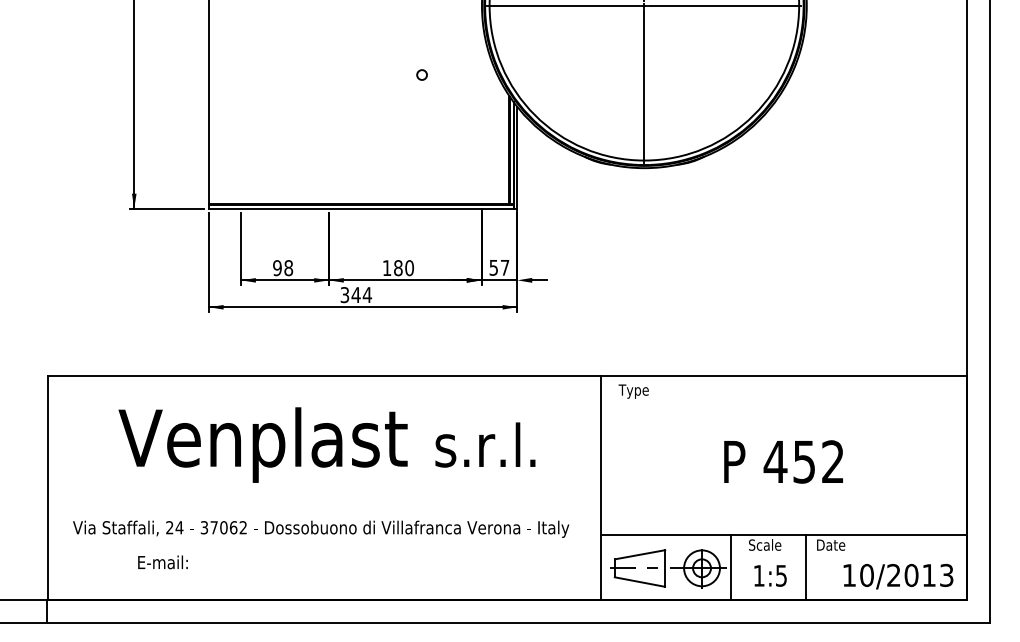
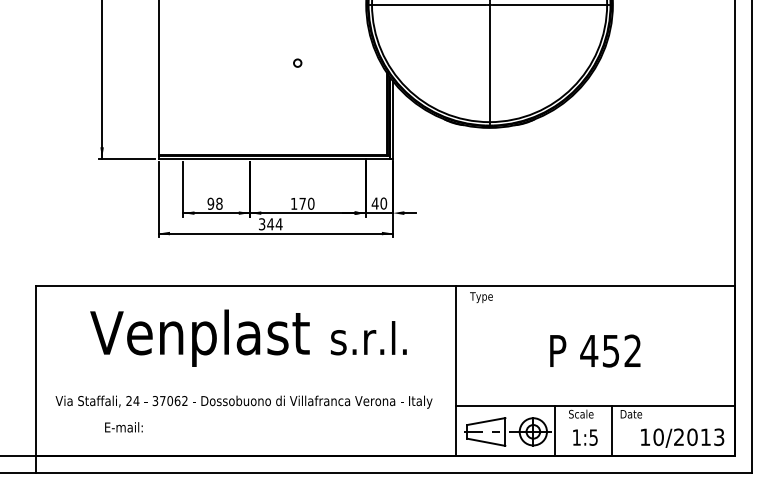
circle: (421, 74) -> (297, 62), moved
text: (398, 267) -> (302, 203), 180 -> 170
text: (499, 267) -> (379, 203), 57 -> 40

